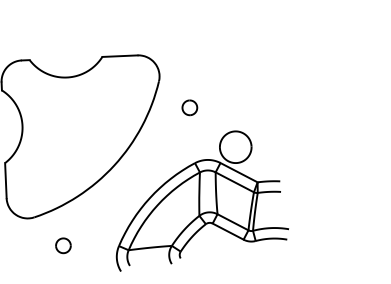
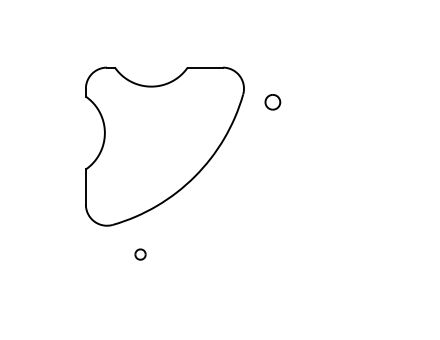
part: (189, 108) -> (272, 102), moved
part: (200, 199) -> (279, 214), removed
part: (63, 245) -> (140, 254), size x0.7

